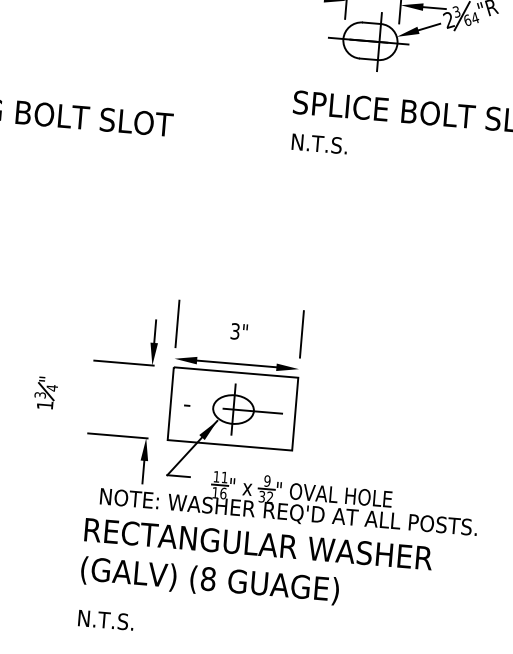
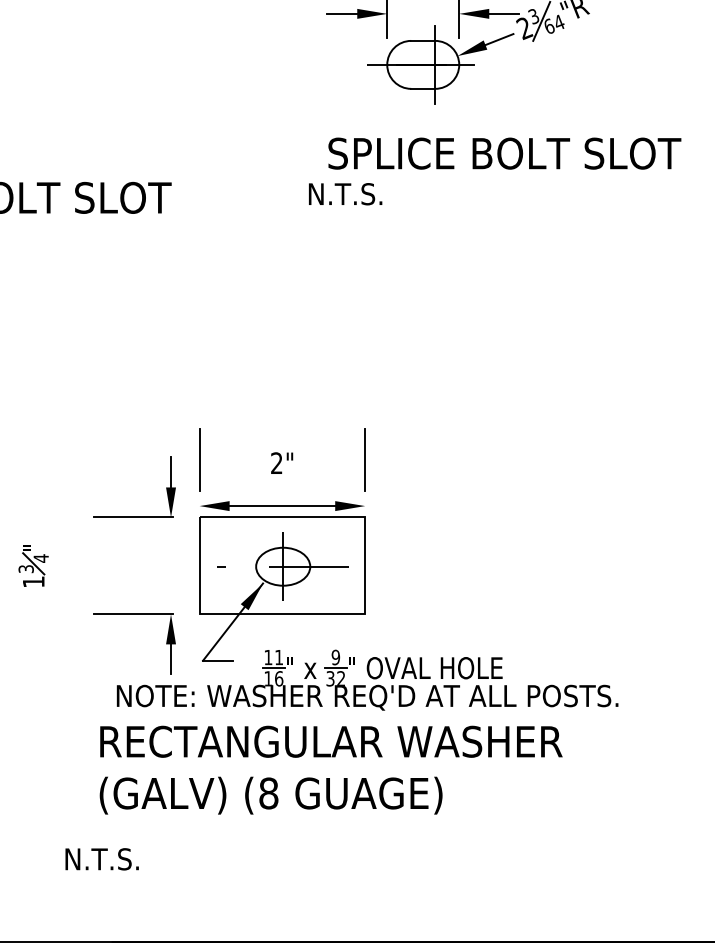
text: (319, 144) -> (345, 194), moved
text: (235, 331) -> (276, 463), 3" -> 2"
text: (105, 620) -> (101, 859), moved

